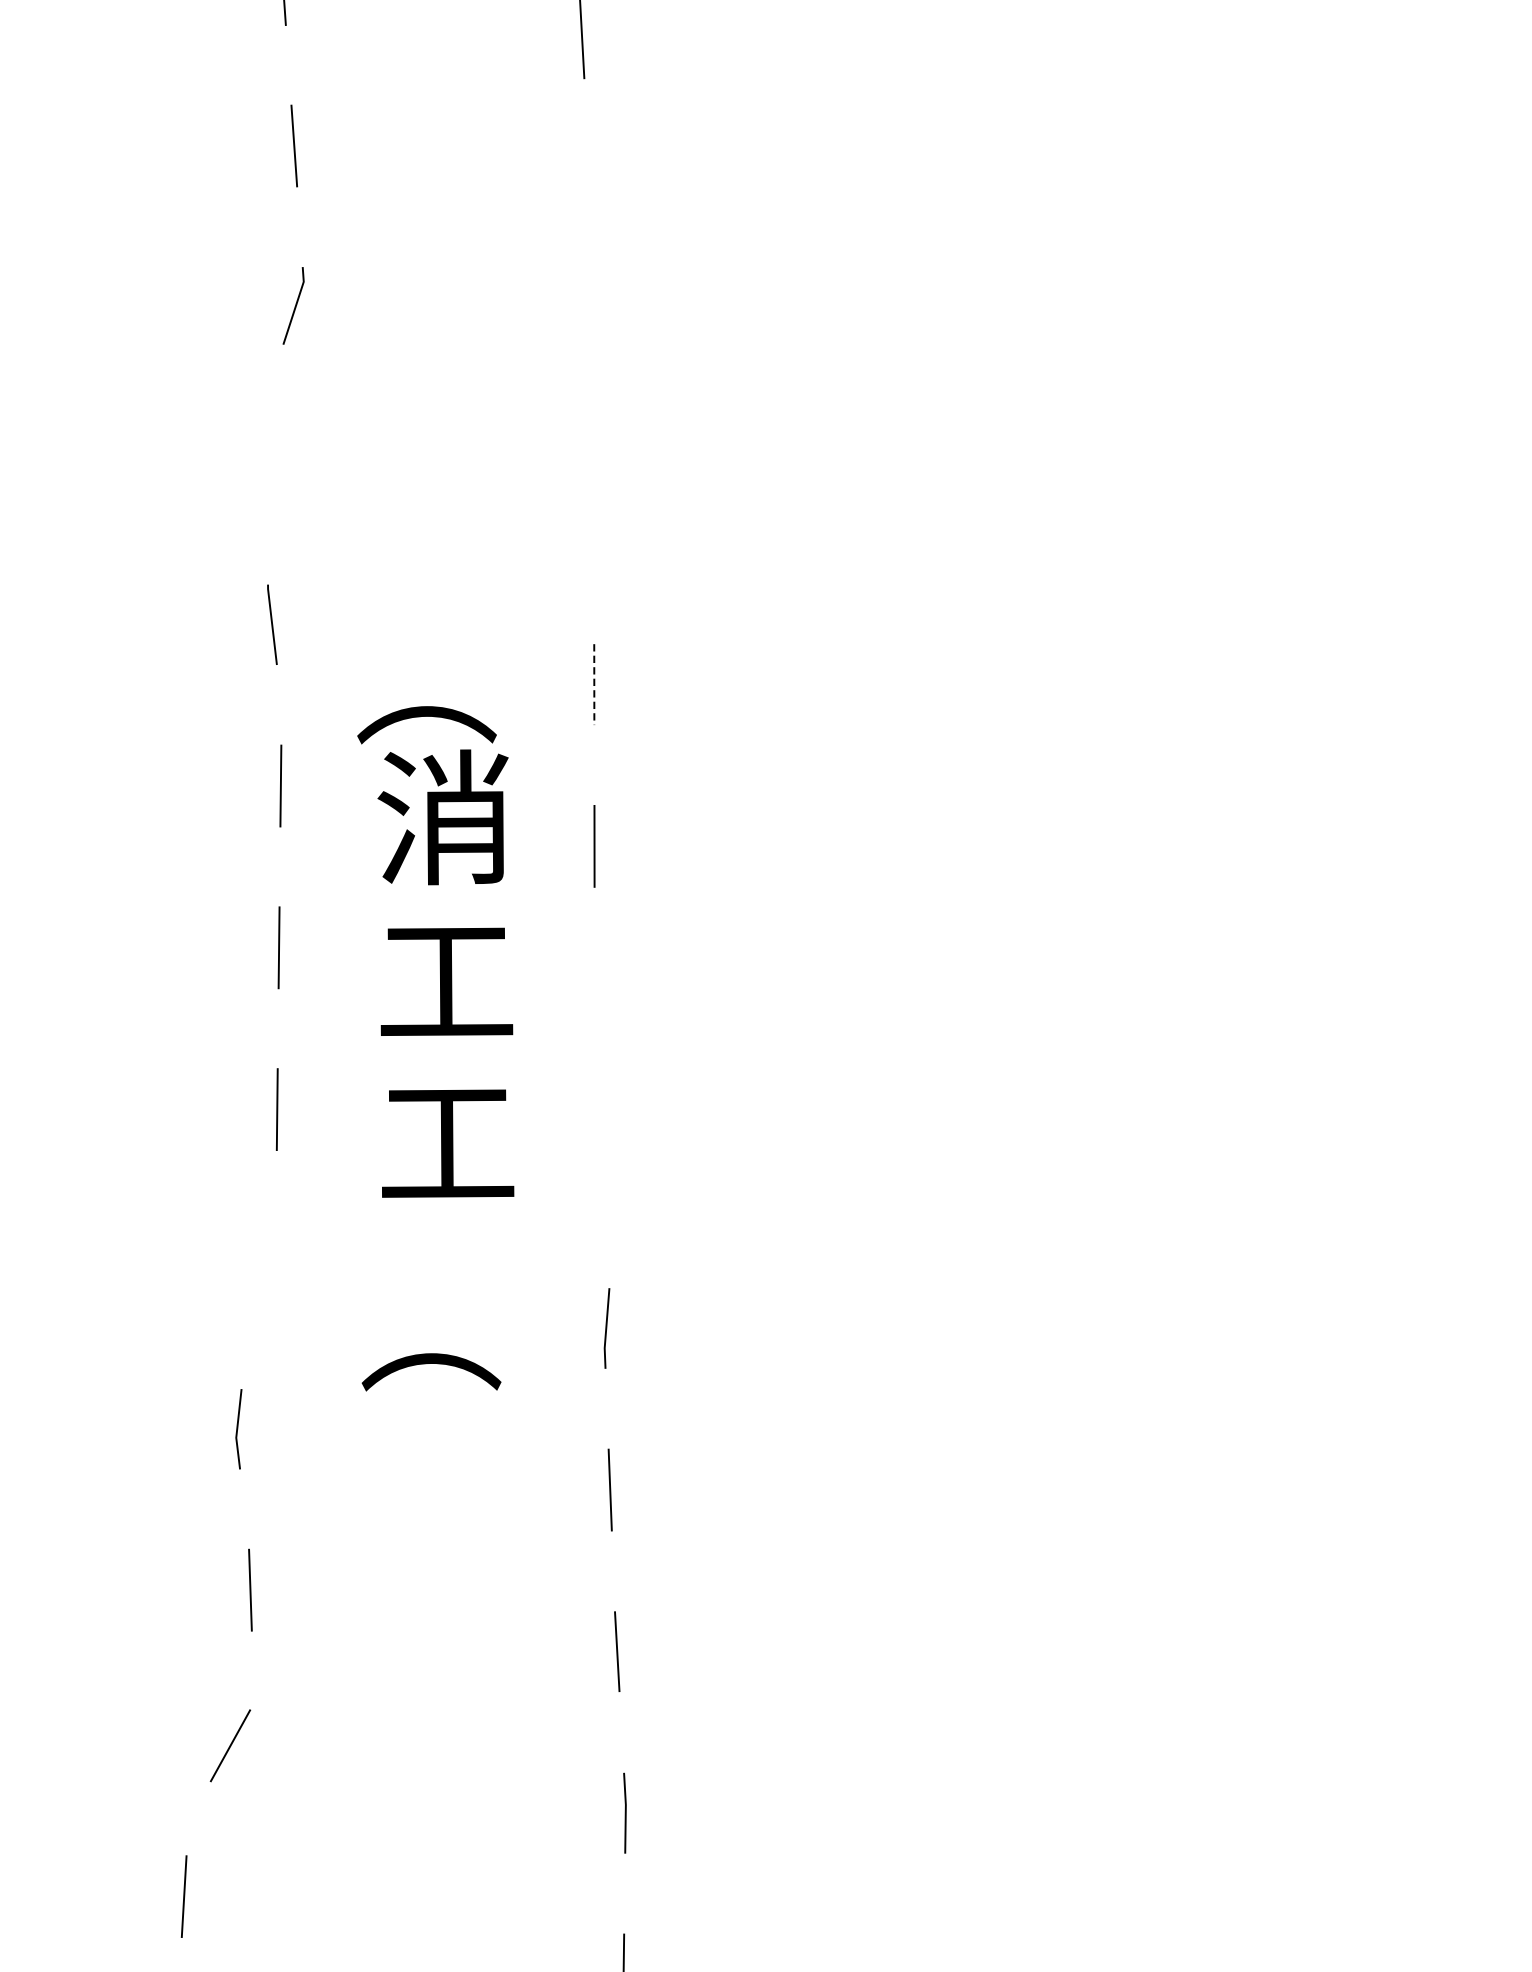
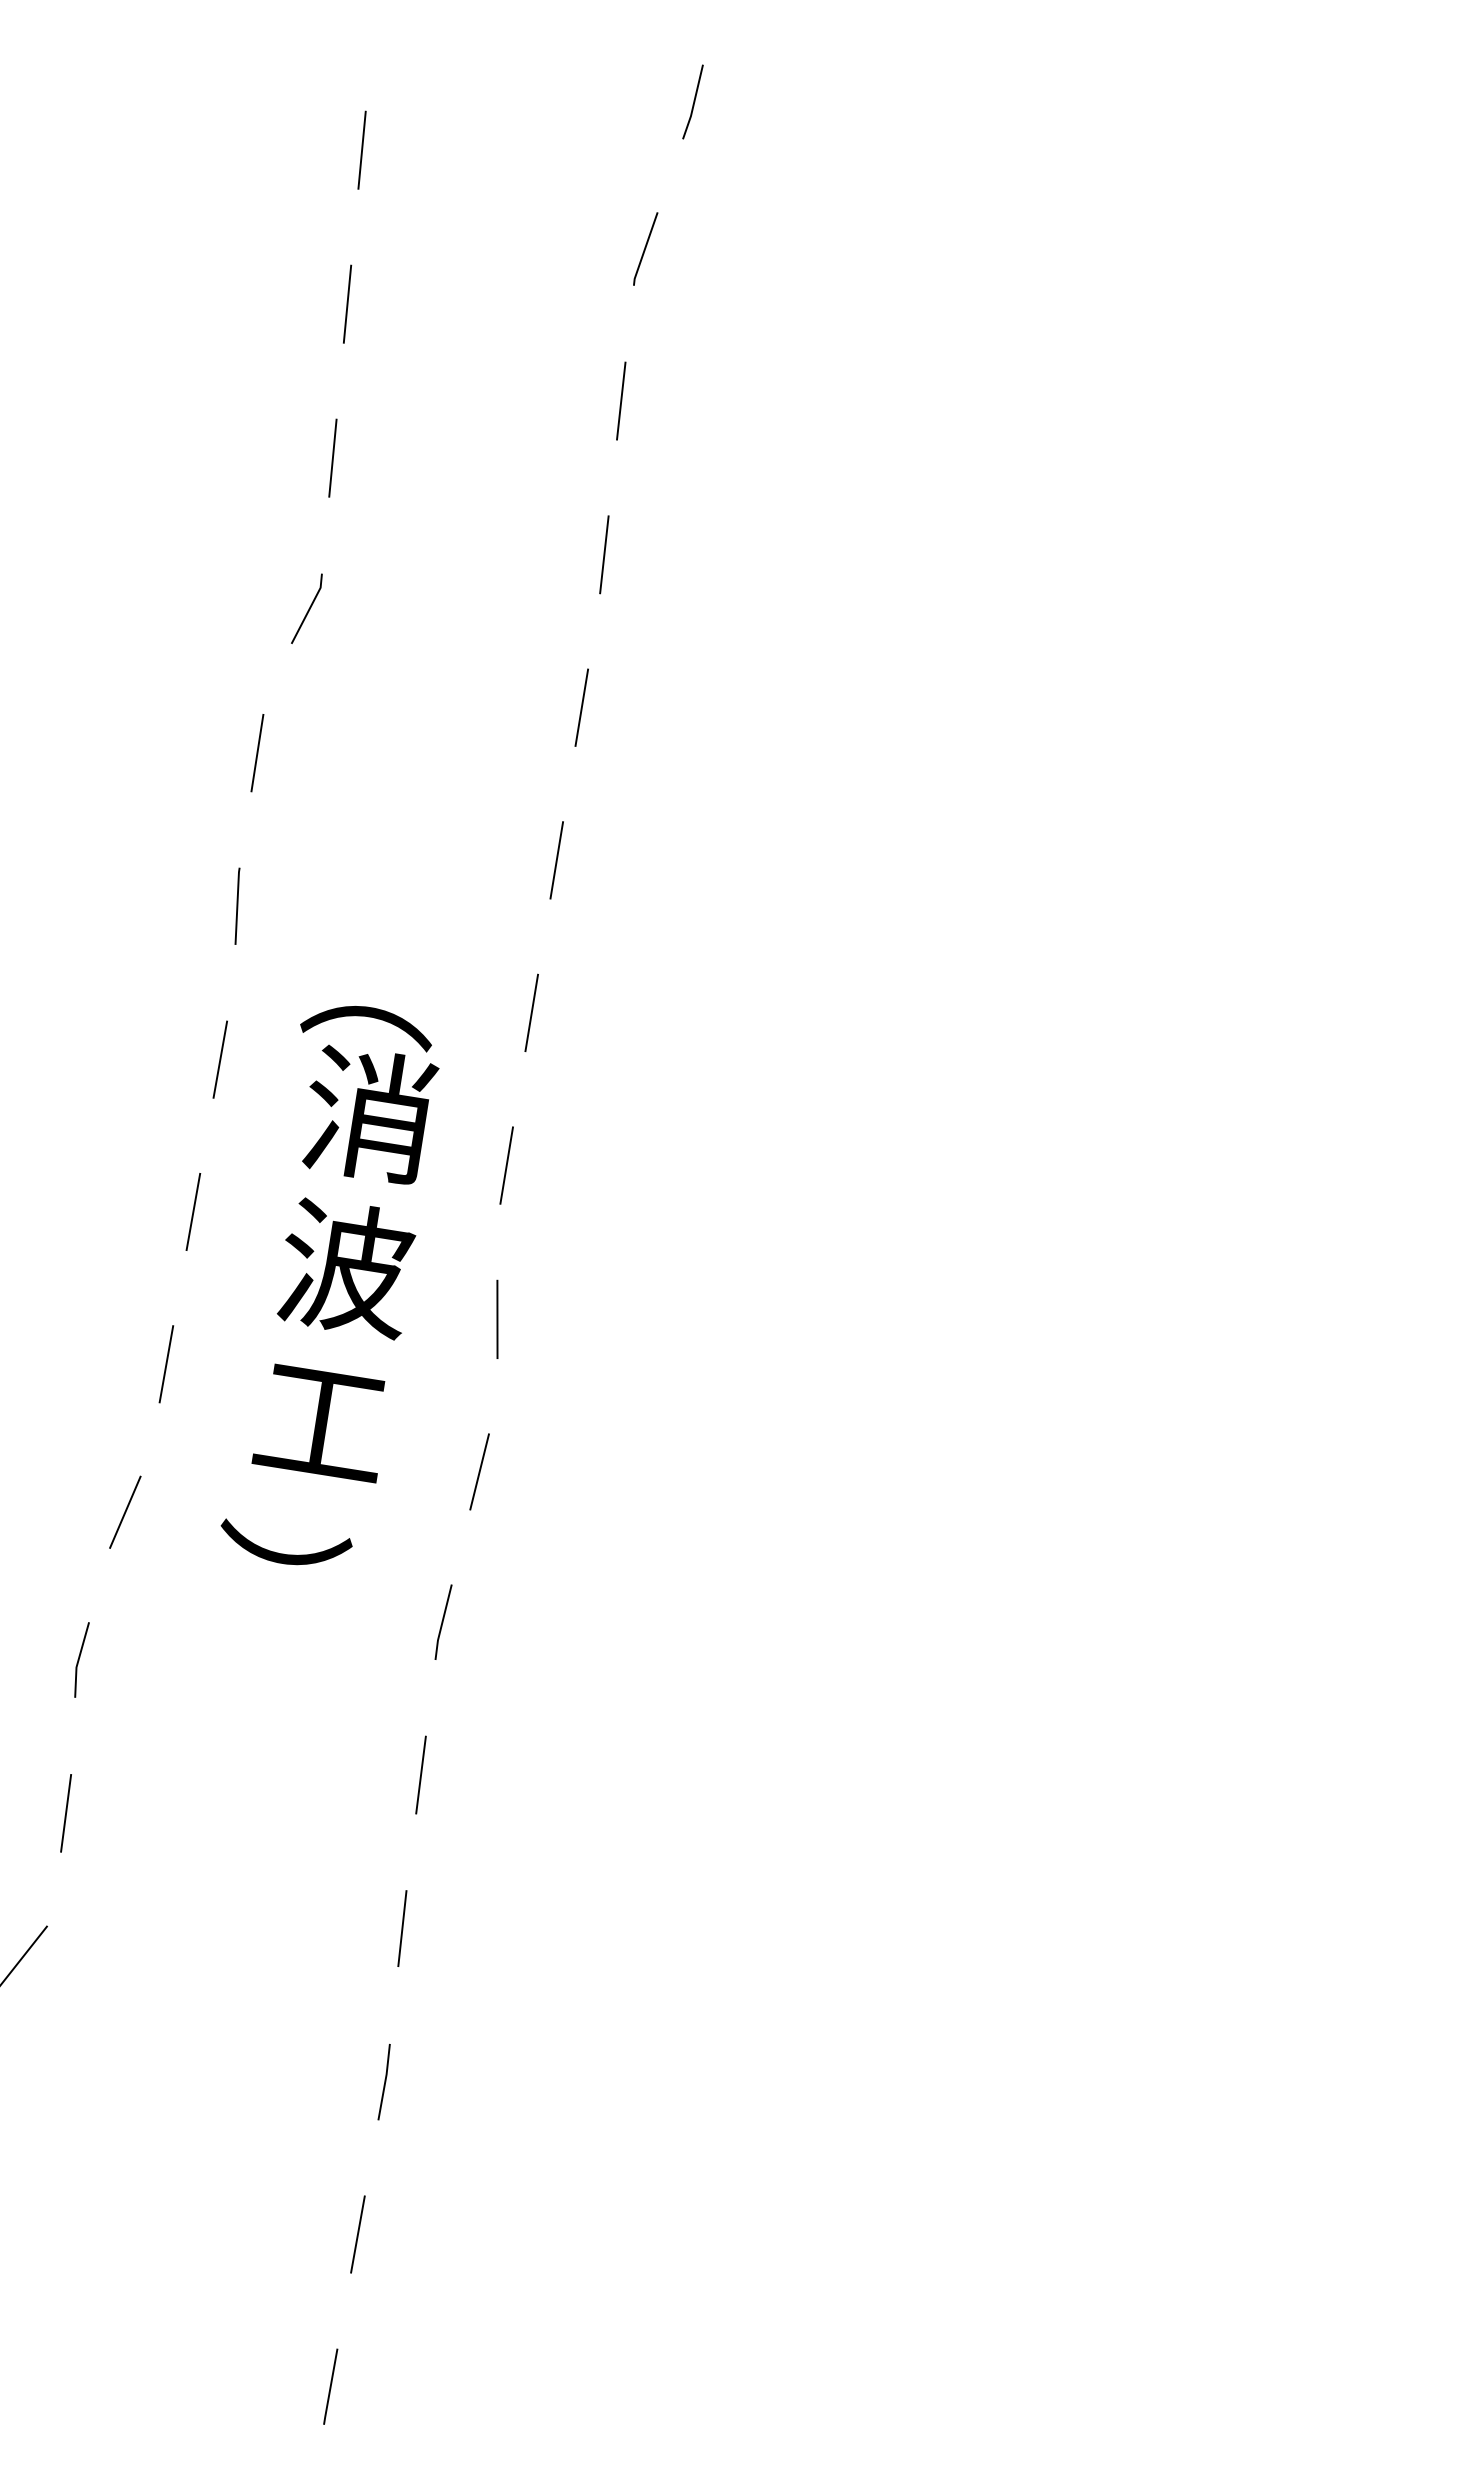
line: (591, 199) -> (604, 554), added
line: (593, 360) -> (581, 707), added
line: (266, 462) -> (257, 752), added
line: (593, 523) -> (556, 860), added
line: (593, 684) -> (531, 1012), dashed -> solid
text: (445, 980) -> (345, 1268), 工 -> 波
line: (611, 1006) -> (497, 1319), added
line: (618, 1166) -> (479, 1471), added
line: (260, 1268) -> (125, 1511), added
text: (430, 1324) -> (277, 1590), （ -> ）

